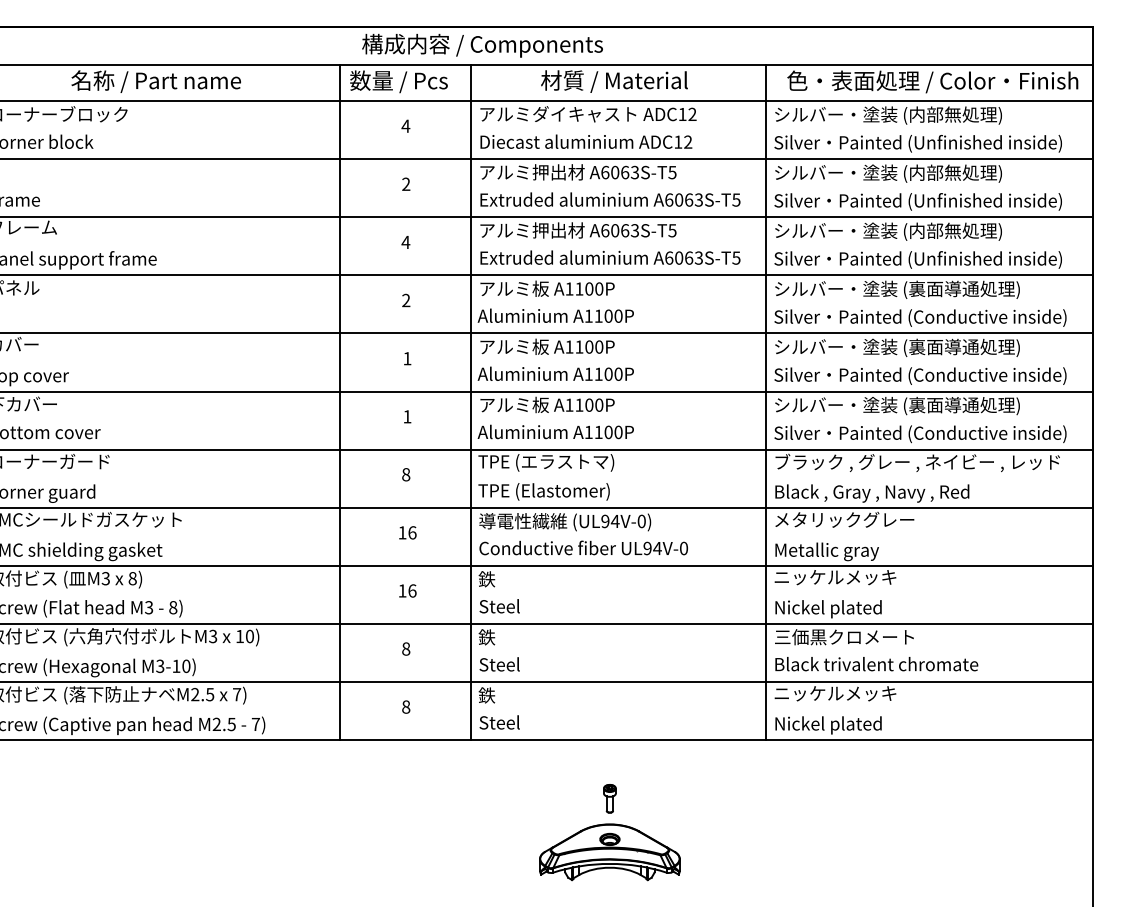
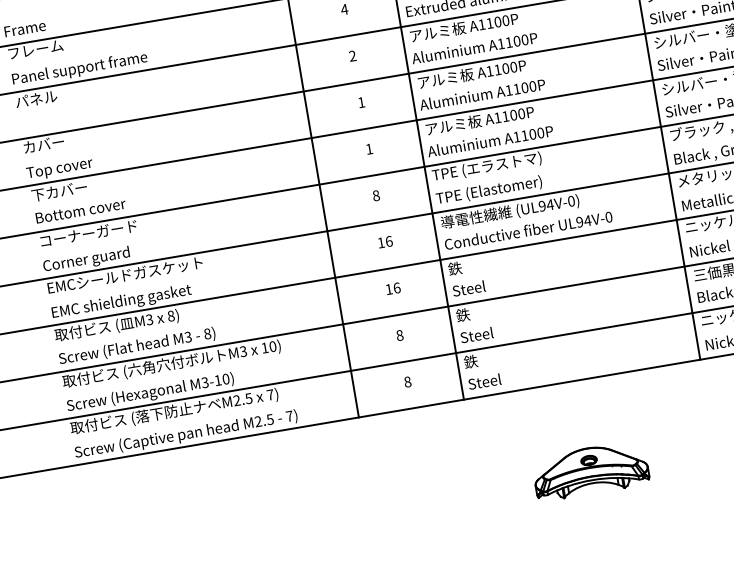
part: (609, 798) -> (583, 427), removed

